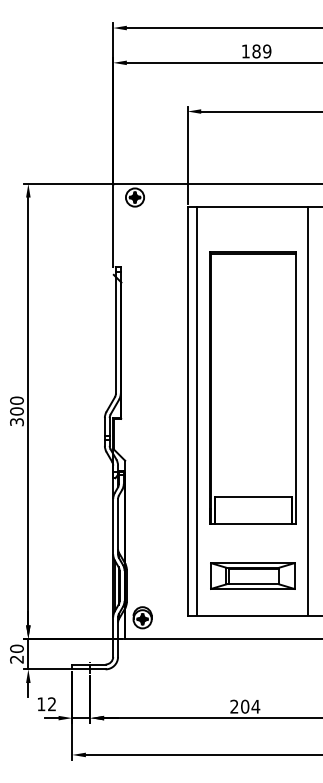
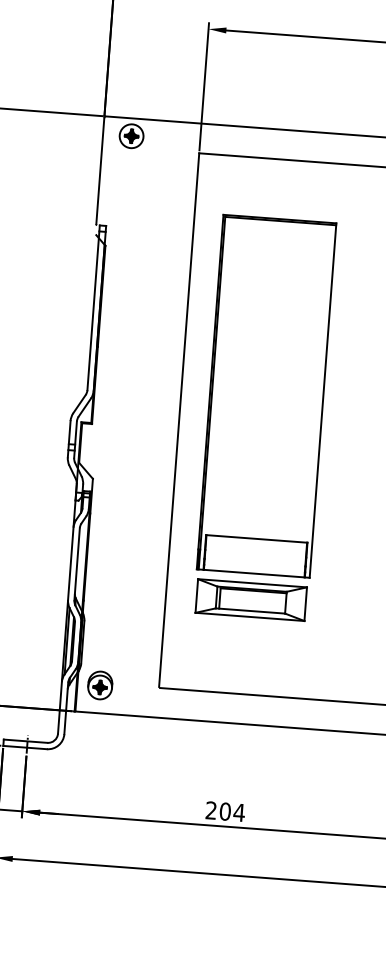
line: (197, 410) -> (192, 420), removed
line: (308, 410) -> (337, 431), removed
part: (252, 575) -> (250, 599), moved

